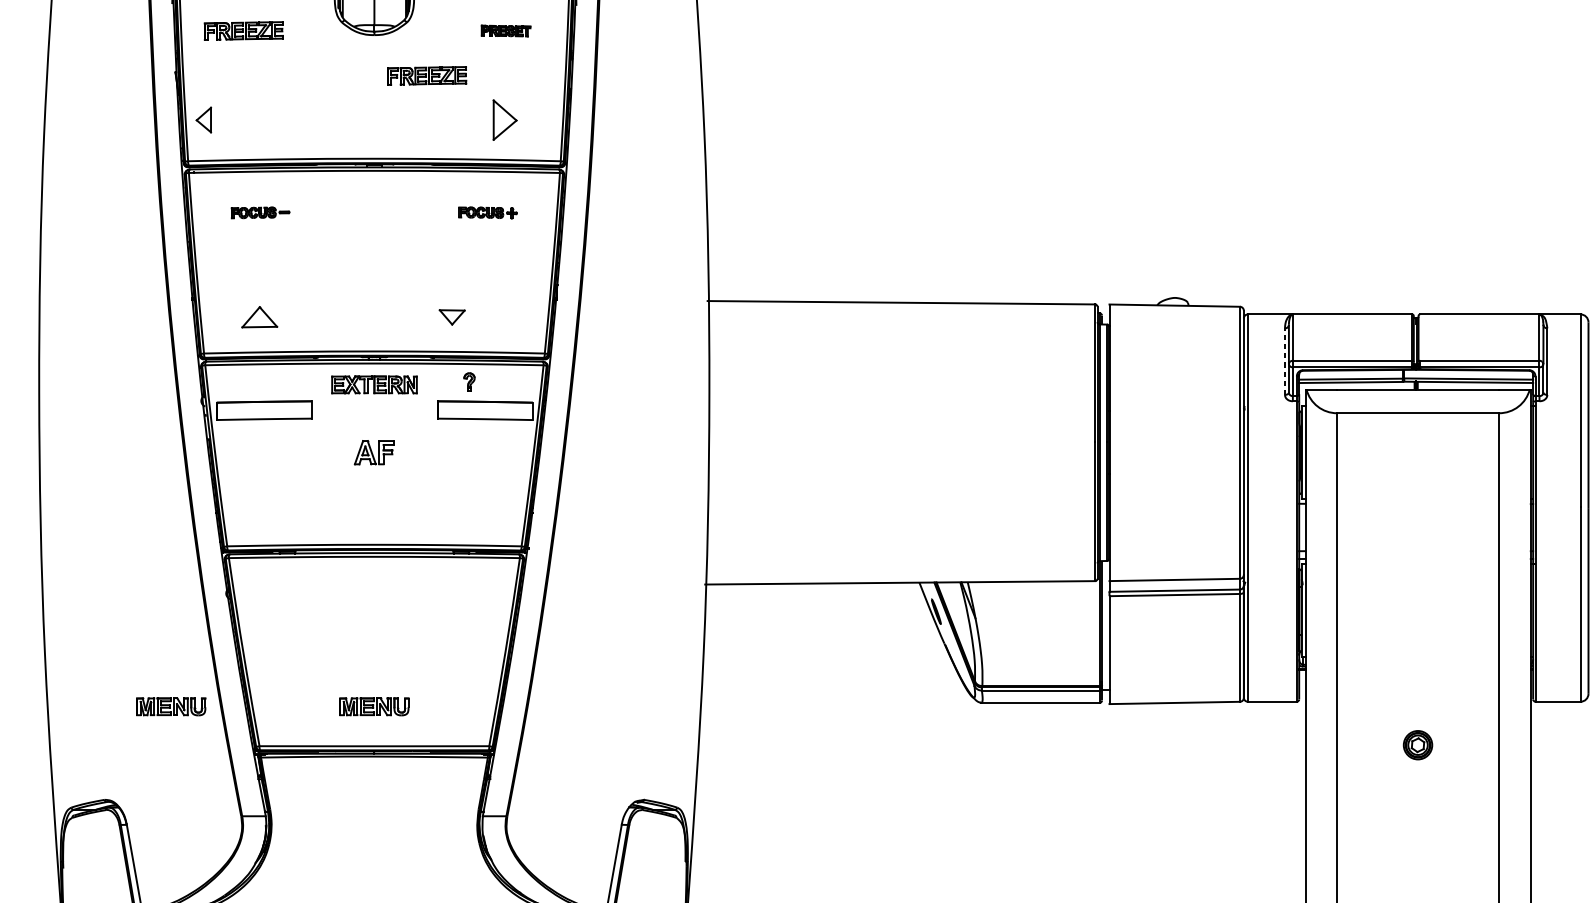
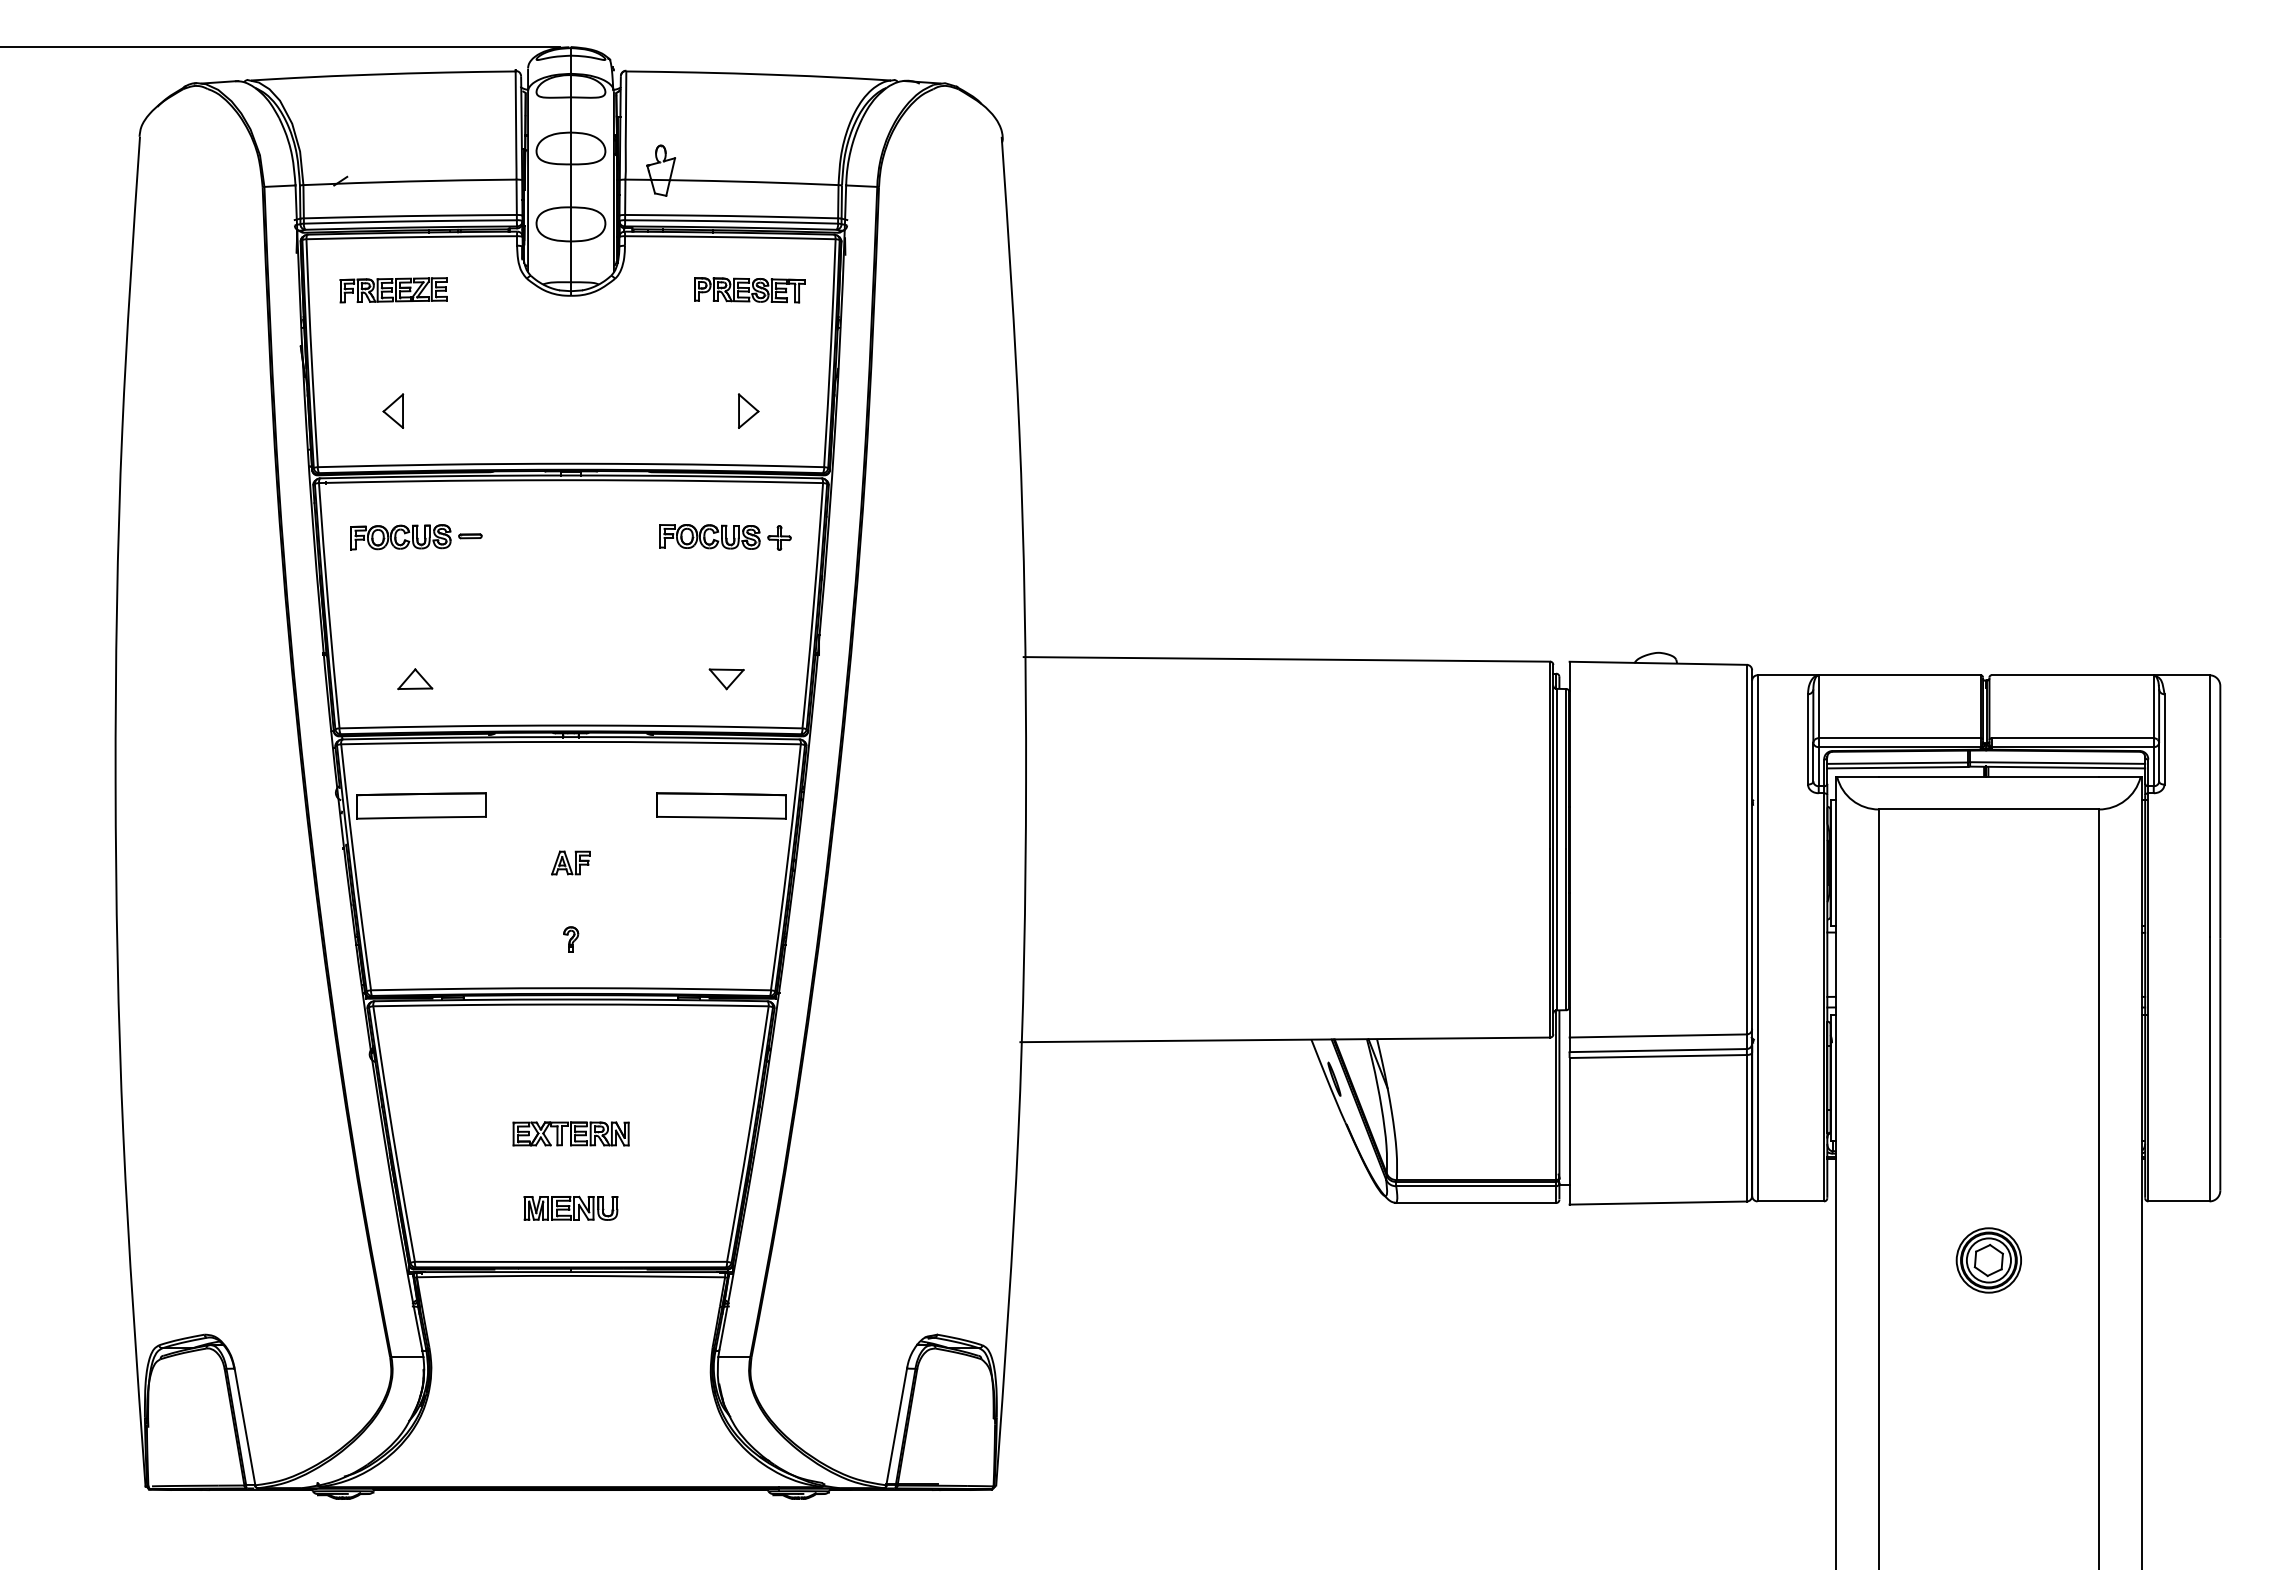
part: (505, 31) -> (749, 290), size x1.67
part: (427, 76) -> (642, 351), removed
part: (204, 119) -> (393, 410), moved
part: (505, 119) -> (748, 410), size x0.62
part: (260, 213) -> (416, 537), size x1.67
part: (488, 213) -> (725, 537), size x1.67
part: (259, 317) -> (415, 679), size x0.71
part: (452, 317) -> (726, 679), moved
line: (1284, 360) -> (1807, 738), dashed -> solid
part: (469, 382) -> (571, 939), moved
part: (374, 384) -> (570, 1133), moved
part: (374, 452) -> (570, 862), size x0.71
part: (170, 706) -> (294, 1207), removed
part: (1417, 745) -> (1988, 1260), size x1.67

